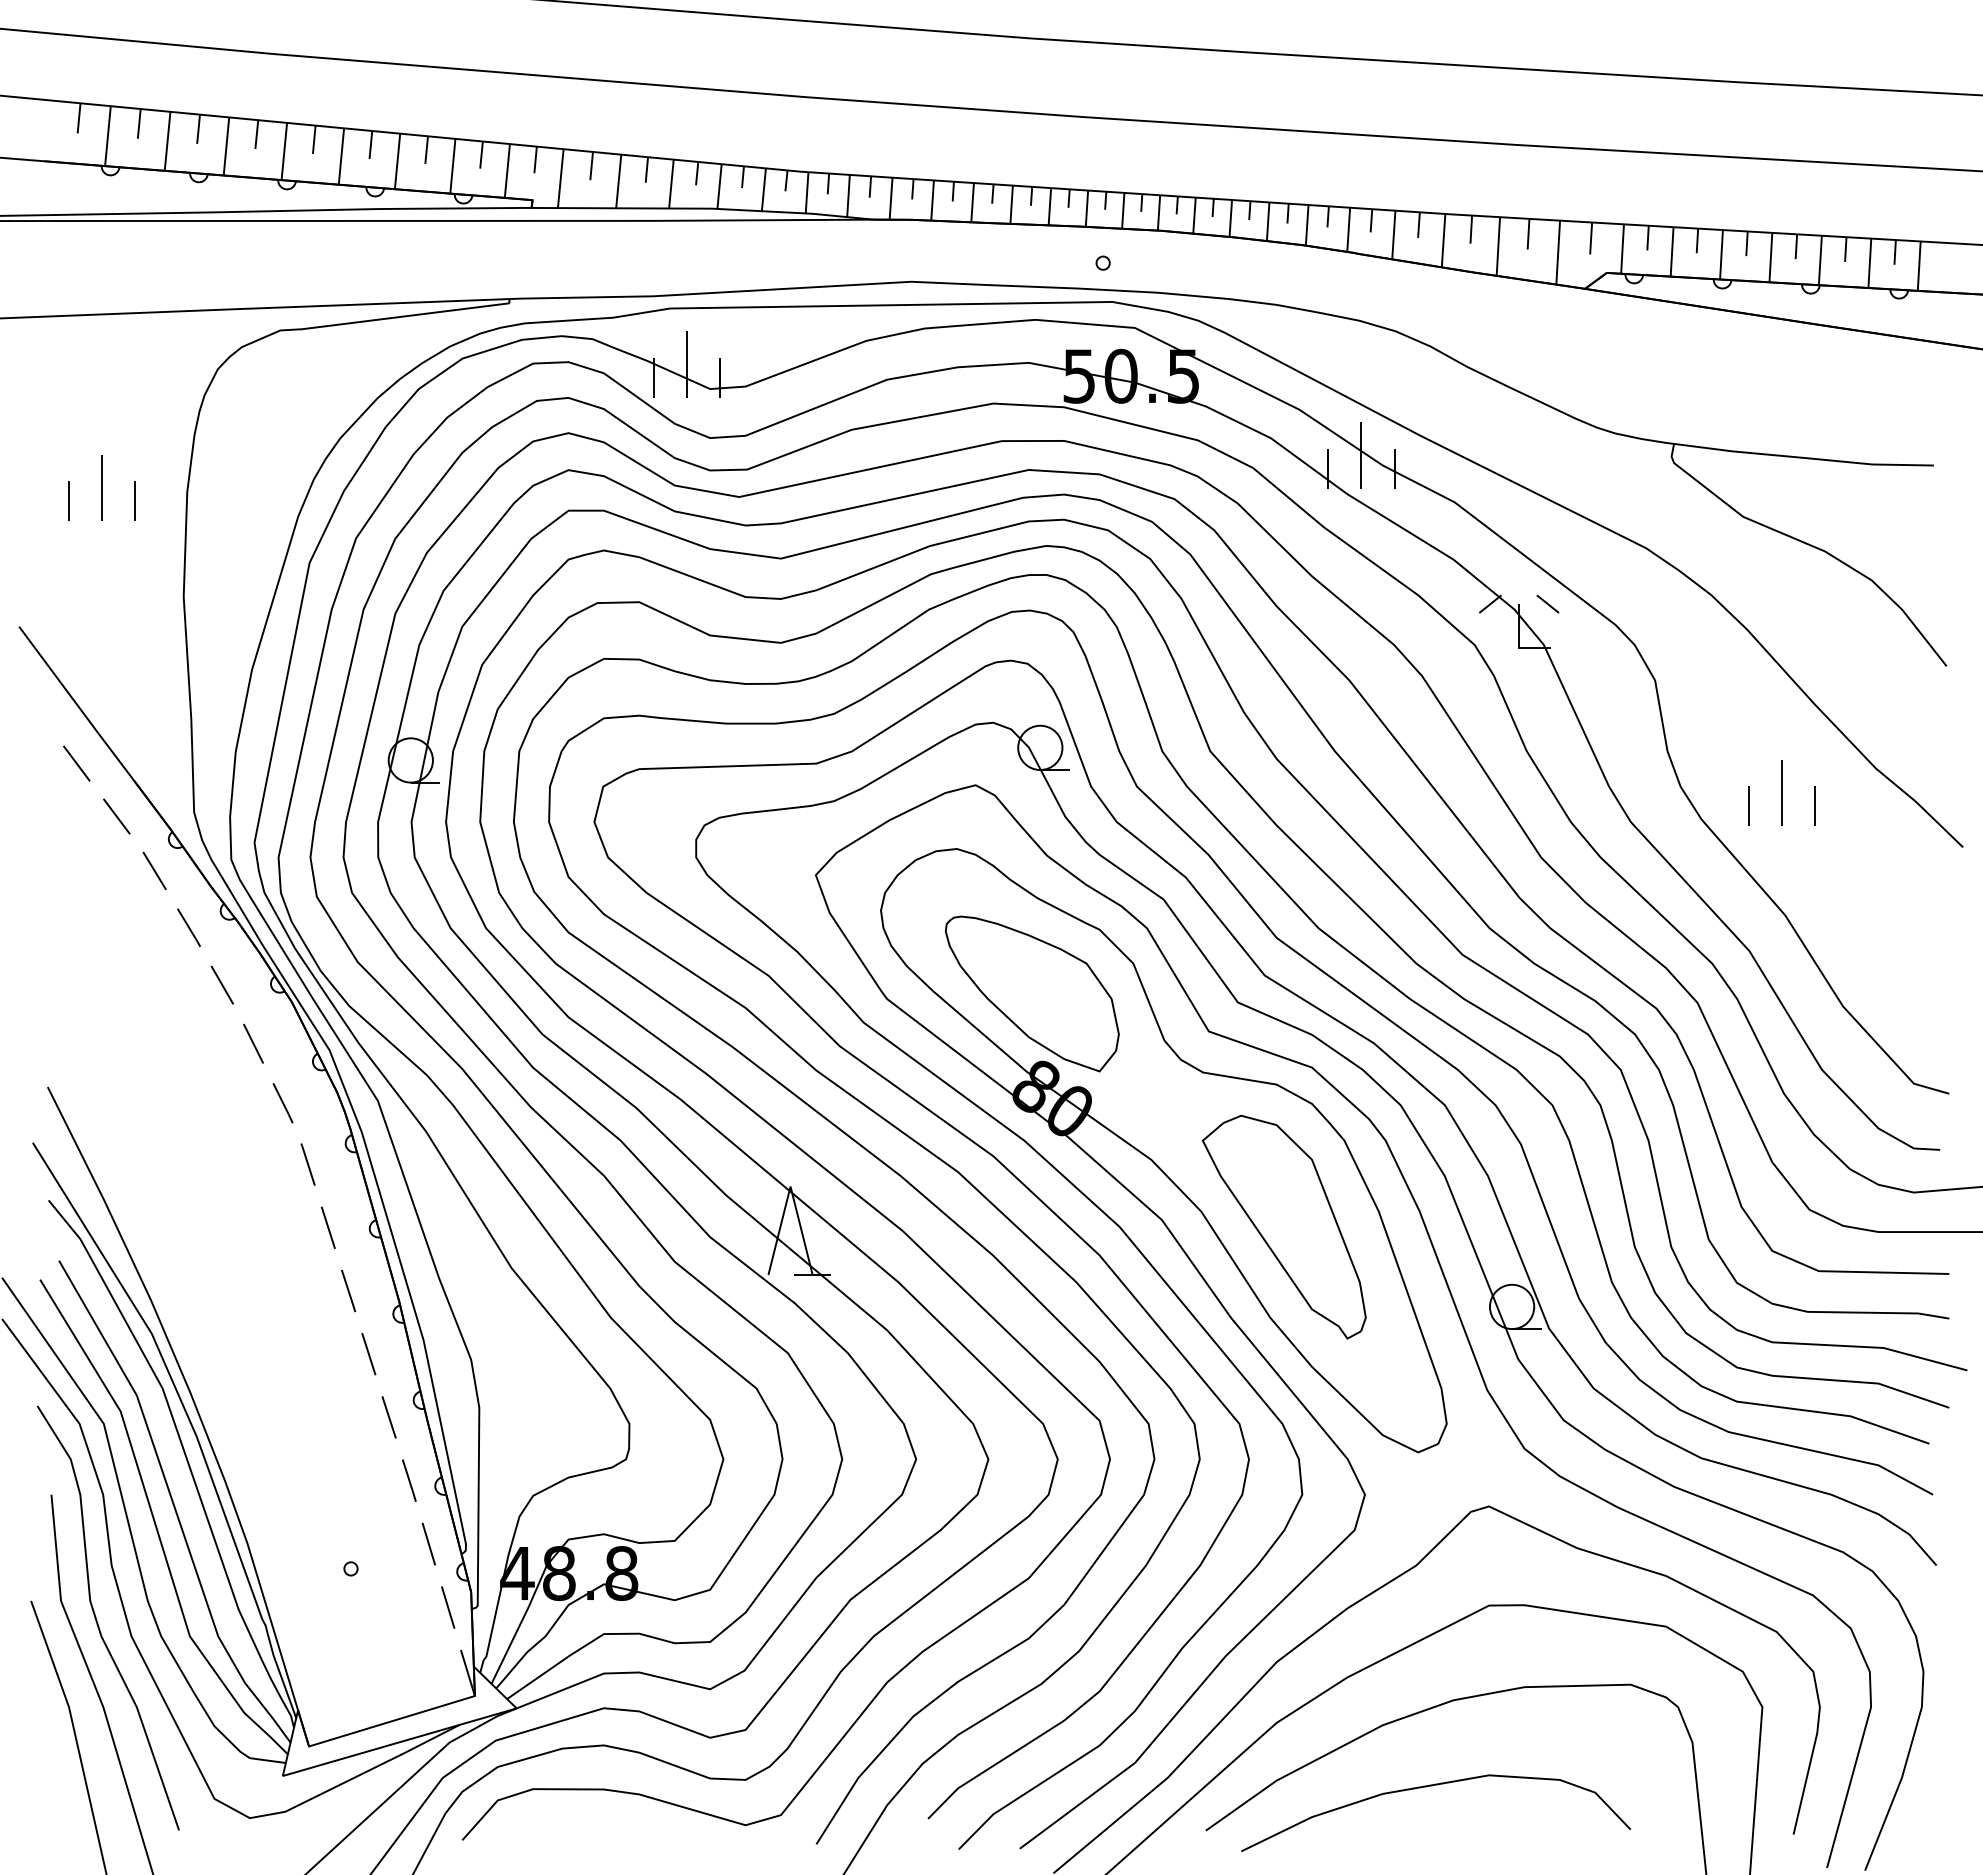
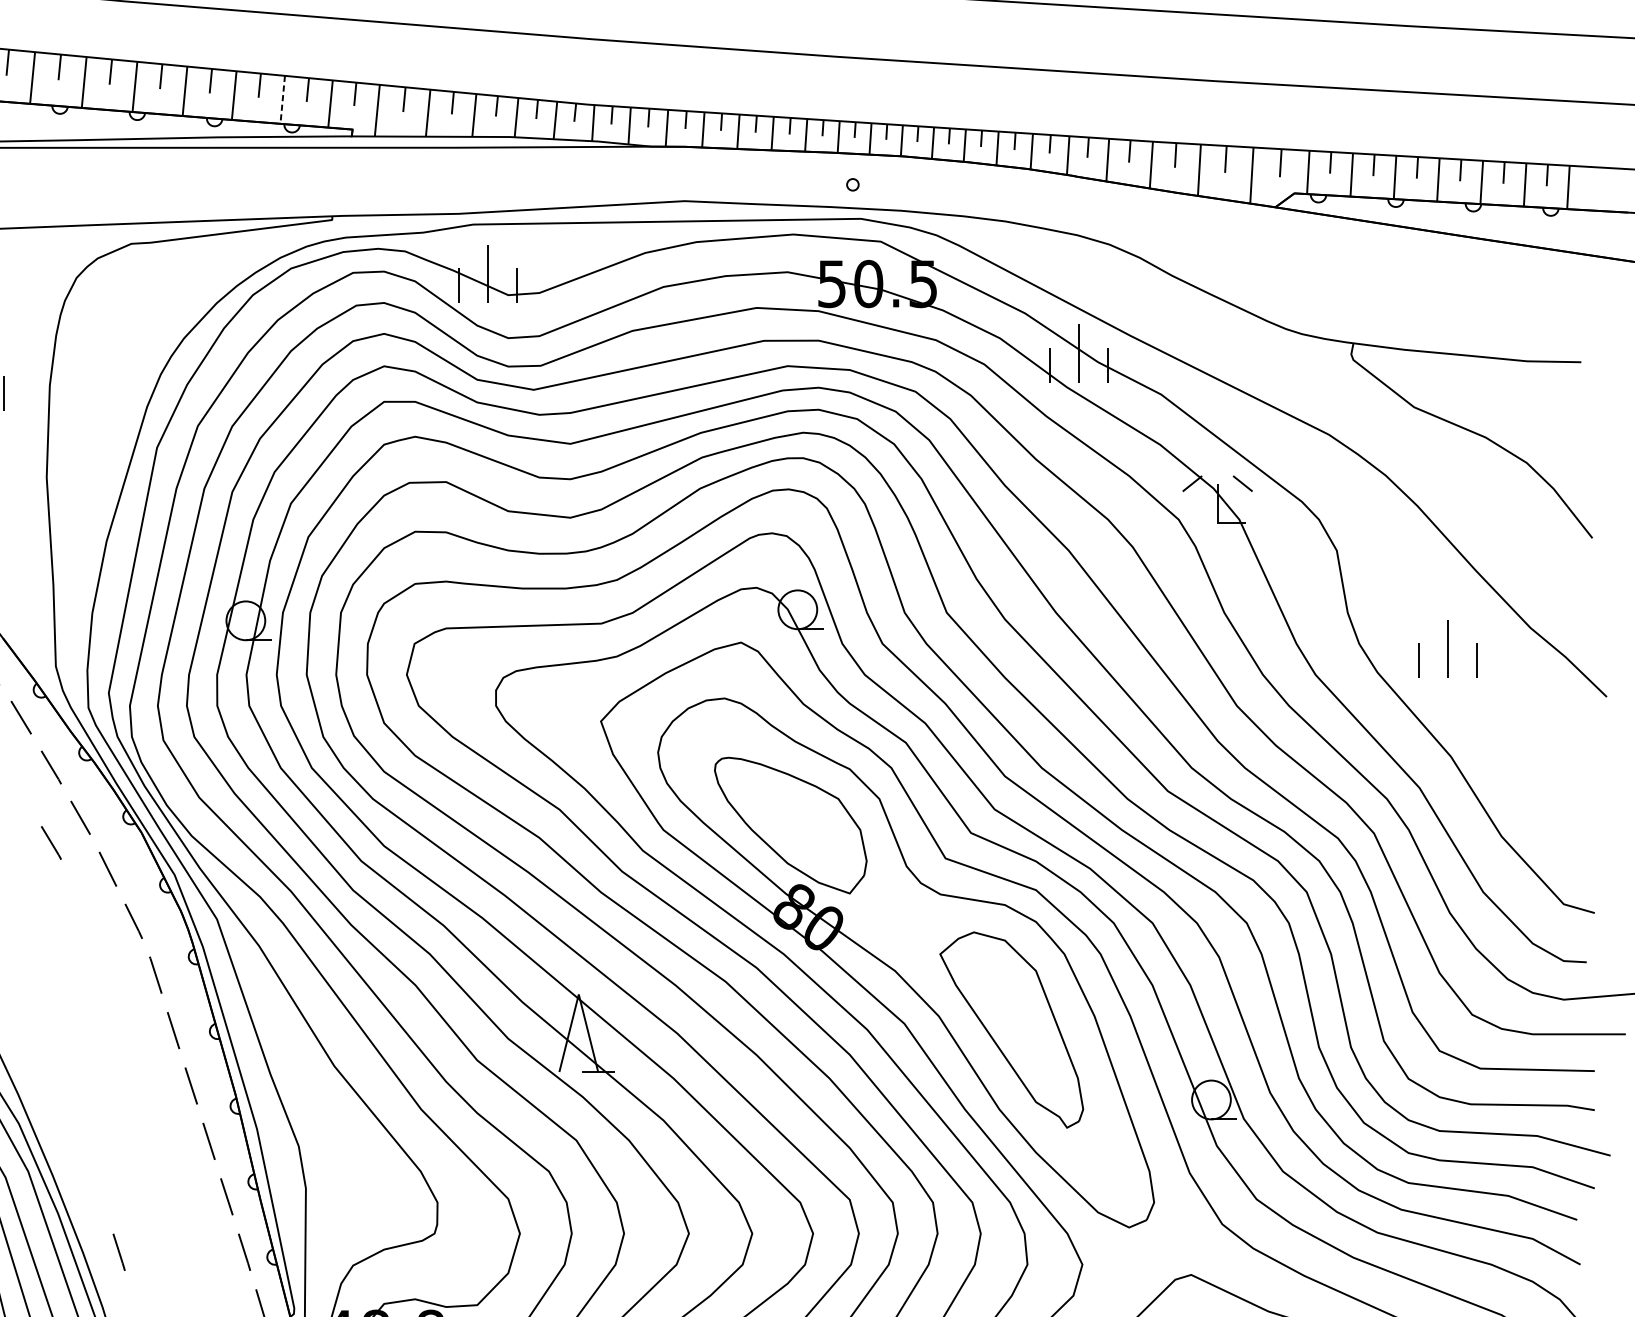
line: (452, 166) -> (282, 100), solid -> dashed
line: (188, 1013) -> (50, 842), added
line: (266, 1480) -> (119, 1252), added

